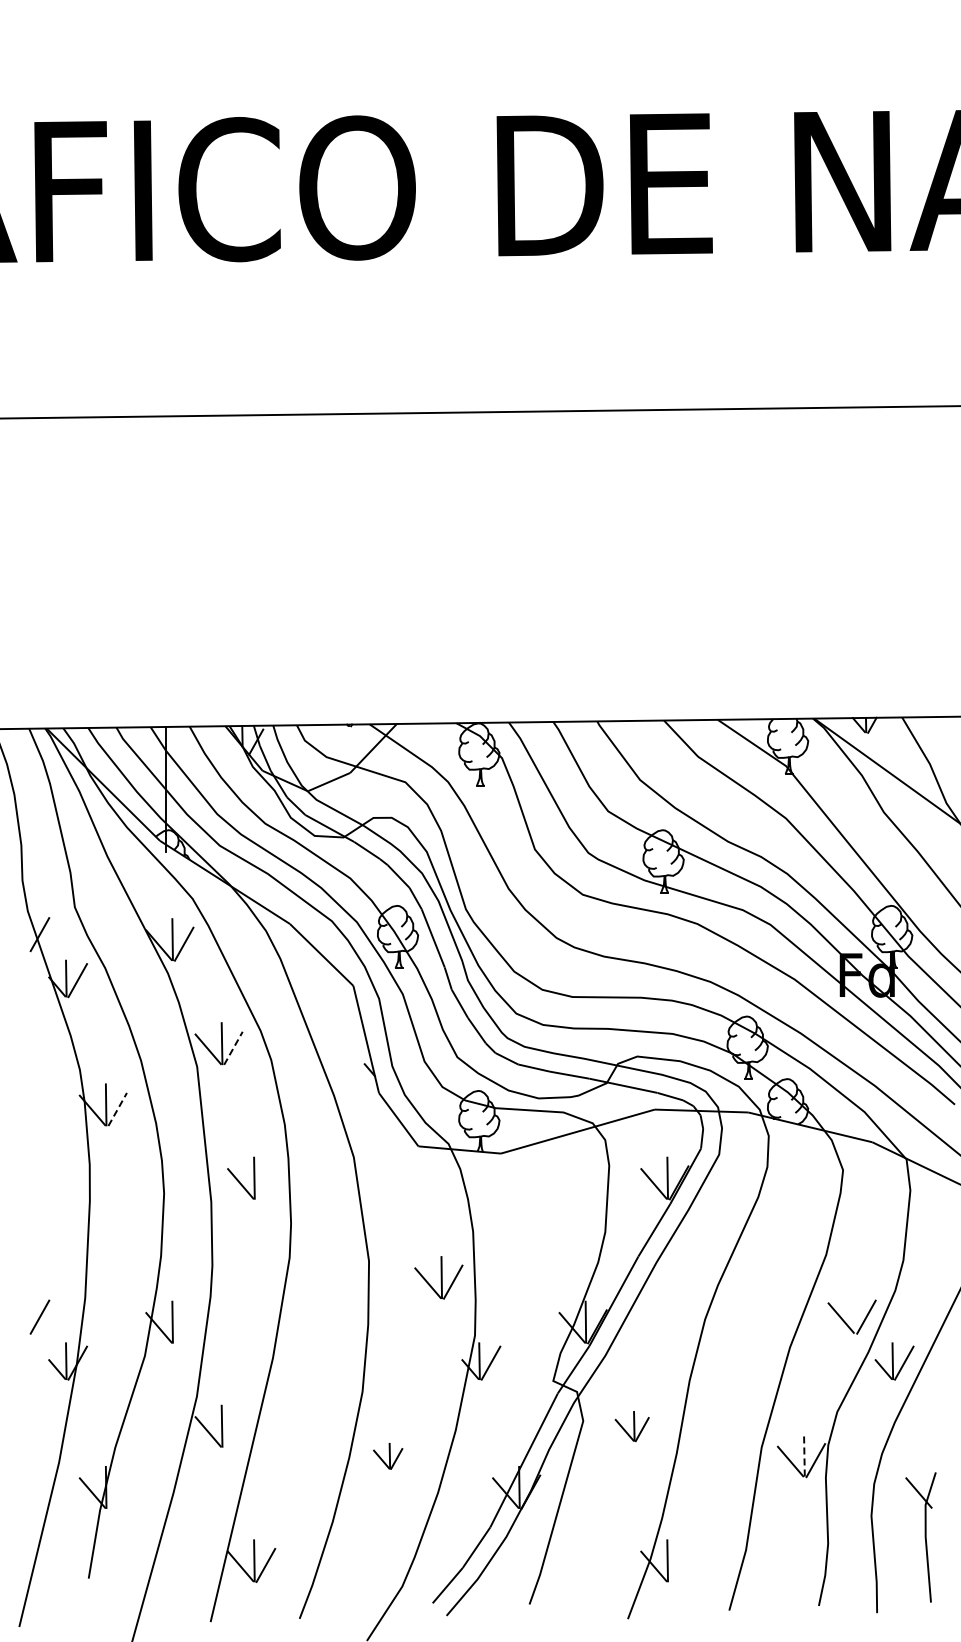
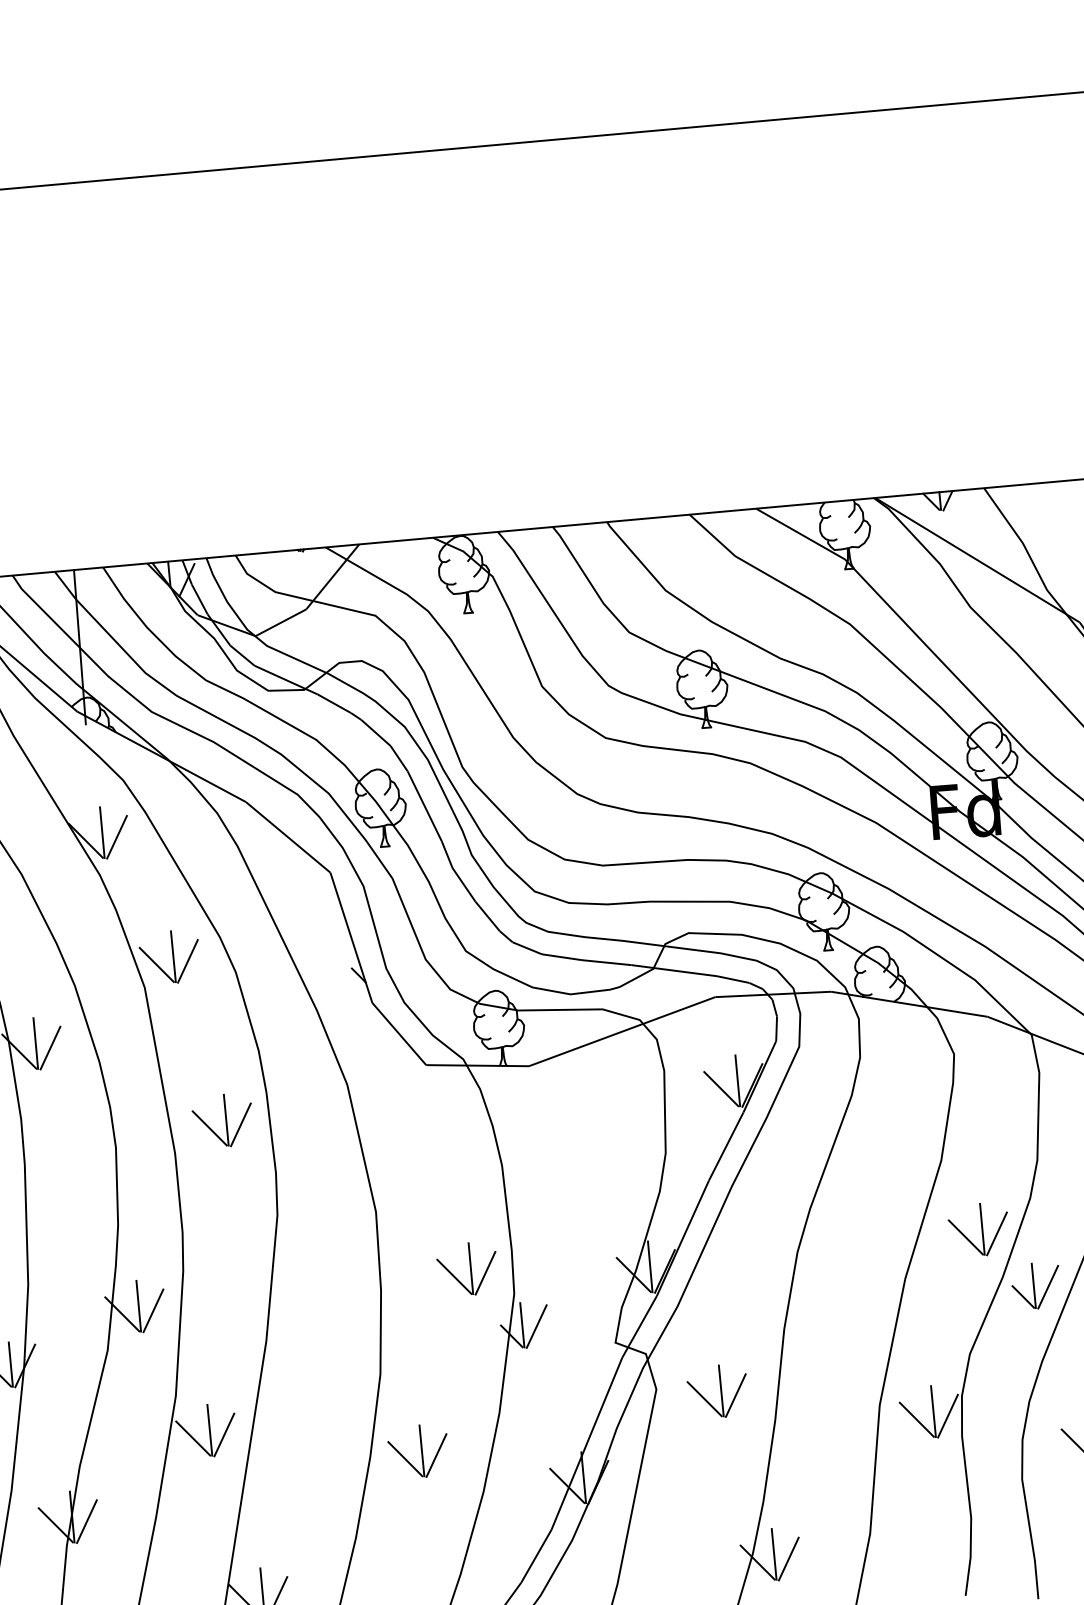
line: (233, 1048) -> (187, 961), dashed -> solid
line: (117, 1109) -> (50, 1048), dashed -> solid
line: (265, 1182) -> (240, 1124), added
part: (438, 1277) -> (466, 1268), moved
line: (854, 1312) -> (981, 1229), added
line: (183, 1326) -> (152, 1310), added
part: (631, 1426) -> (716, 1391), size x1.43
line: (233, 1430) -> (224, 1434), added
line: (804, 1455) -> (933, 1410), dashed -> solid
part: (387, 1456) -> (417, 1451), size x1.67
line: (117, 1491) -> (86, 1520), added
line: (678, 1565) -> (788, 1559), added

